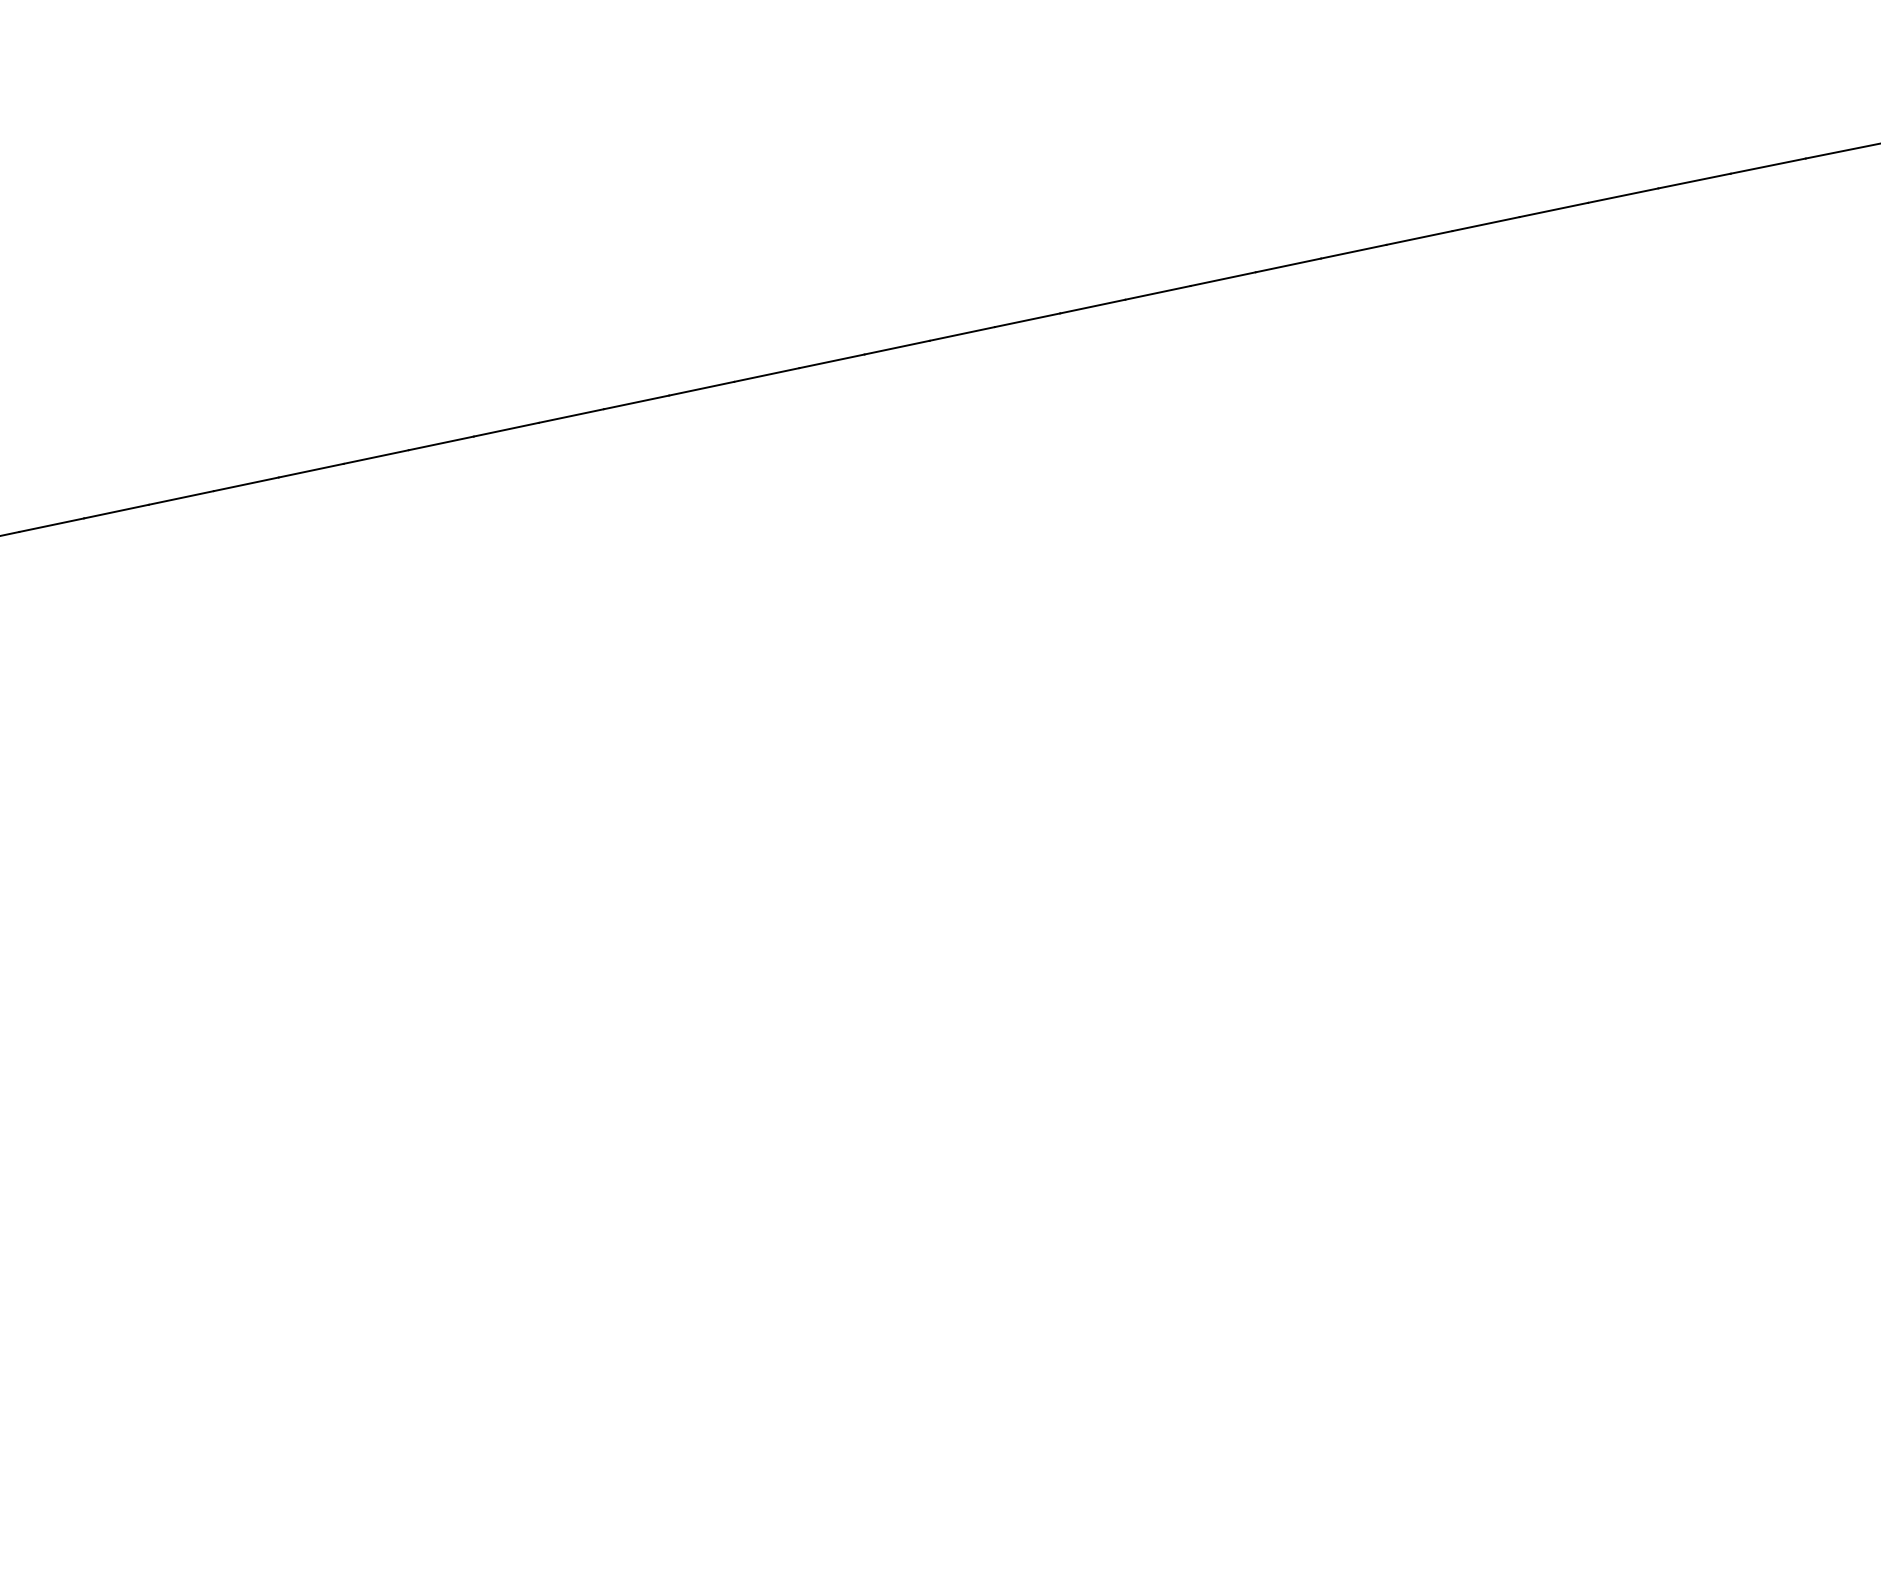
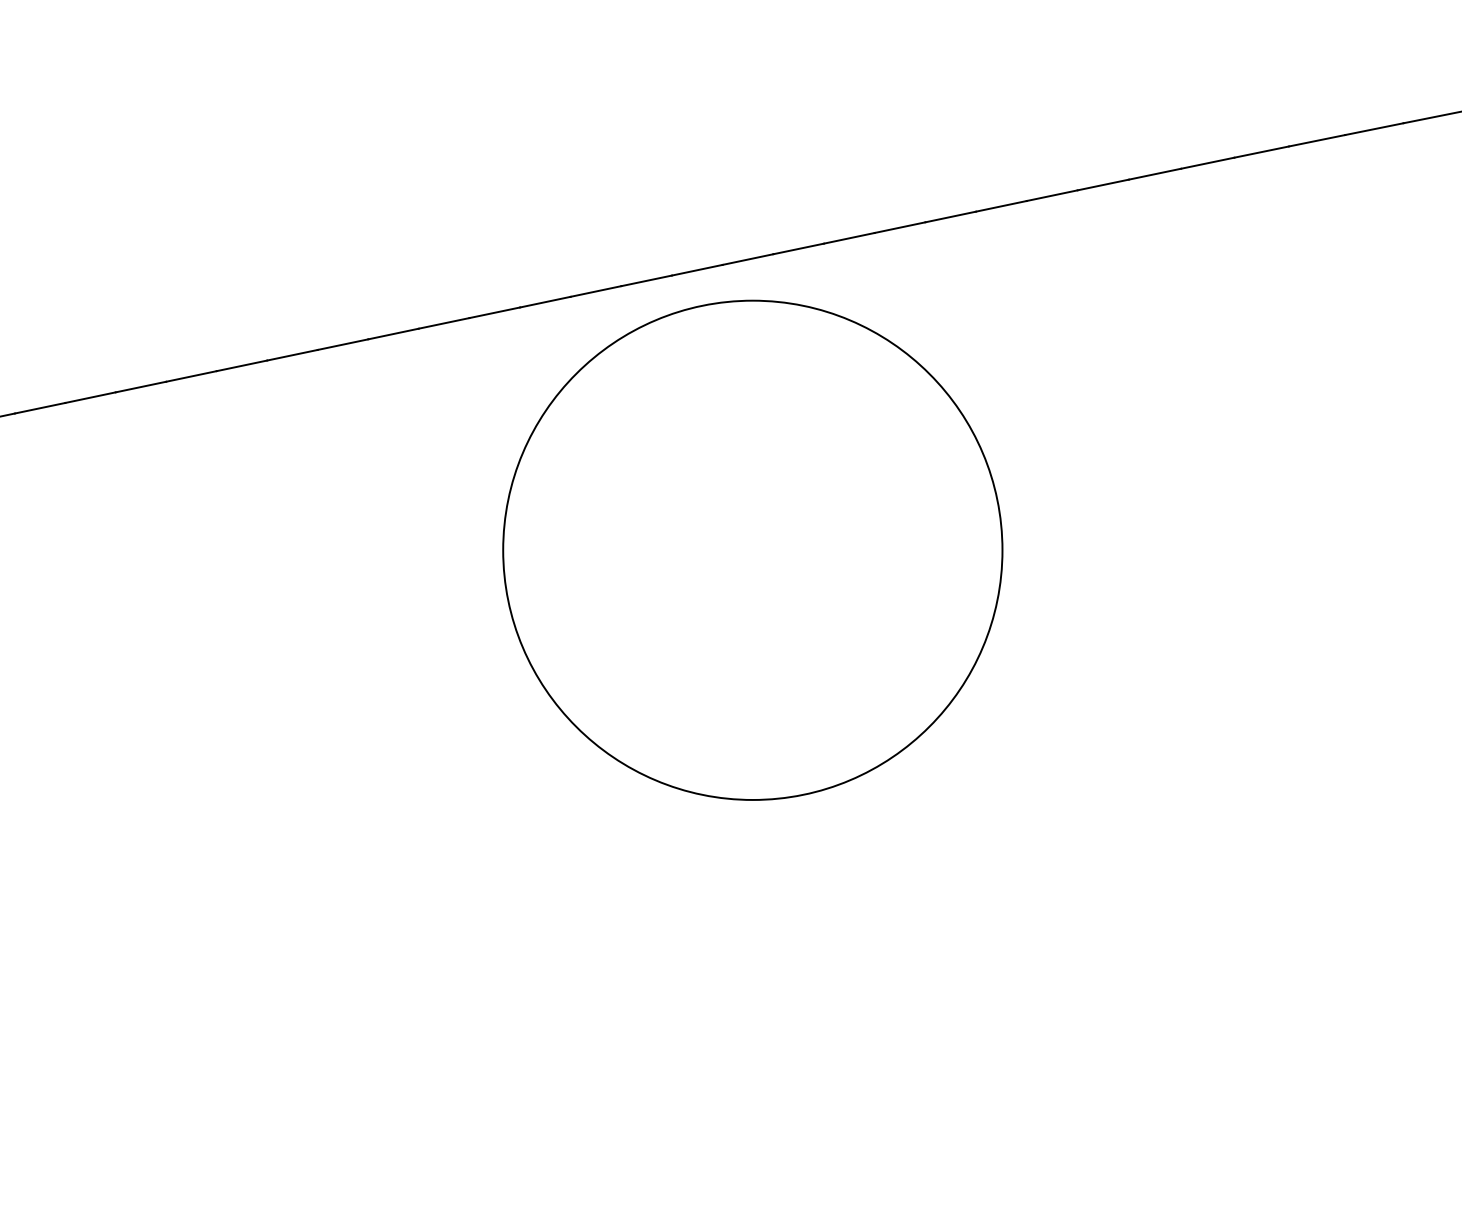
circle: (968, 706) -> (752, 549), added

